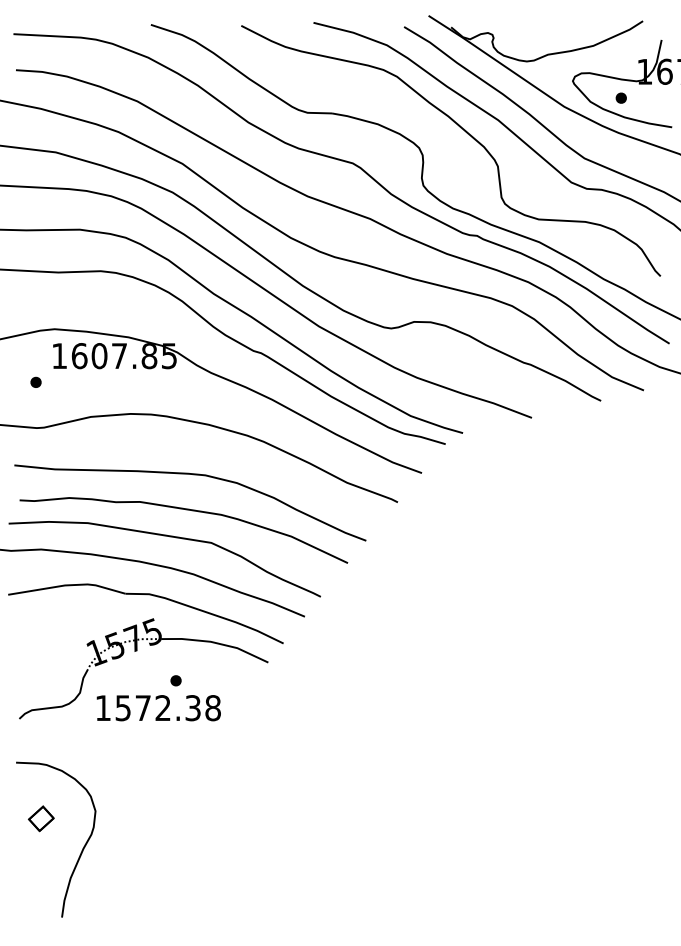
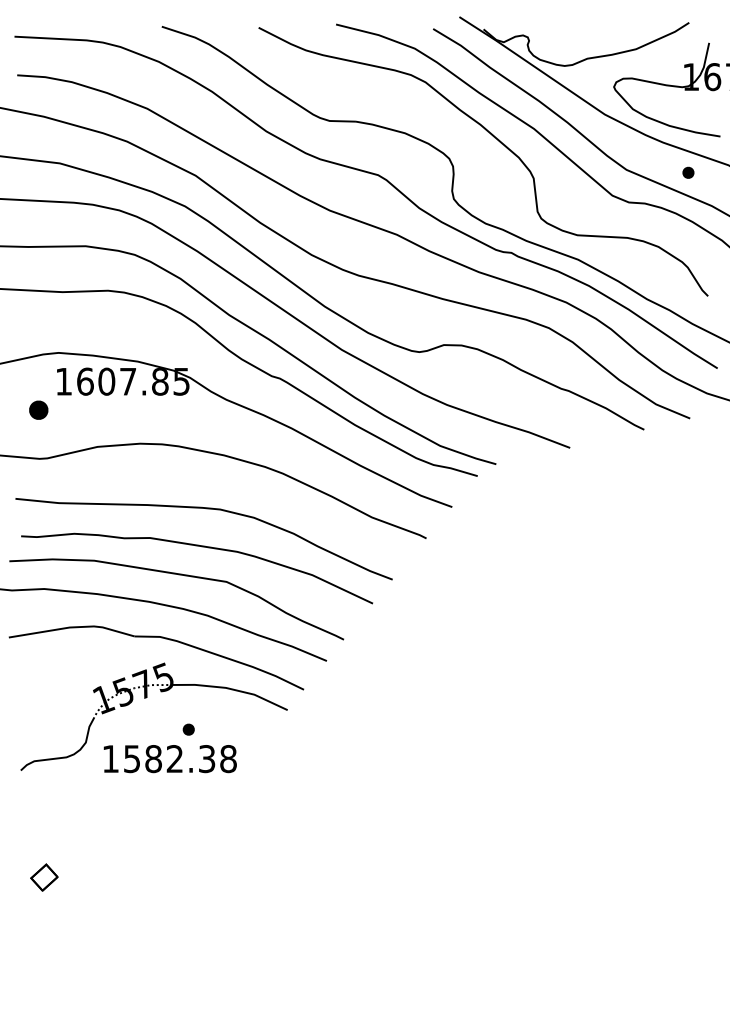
part: (620, 97) -> (687, 172), moved
part: (35, 381) -> (38, 408), size x1.6
text: (143, 708) -> (153, 759), 1572.38 -> 1582.38
curve: (80, 852) -> (86, 913), removed

